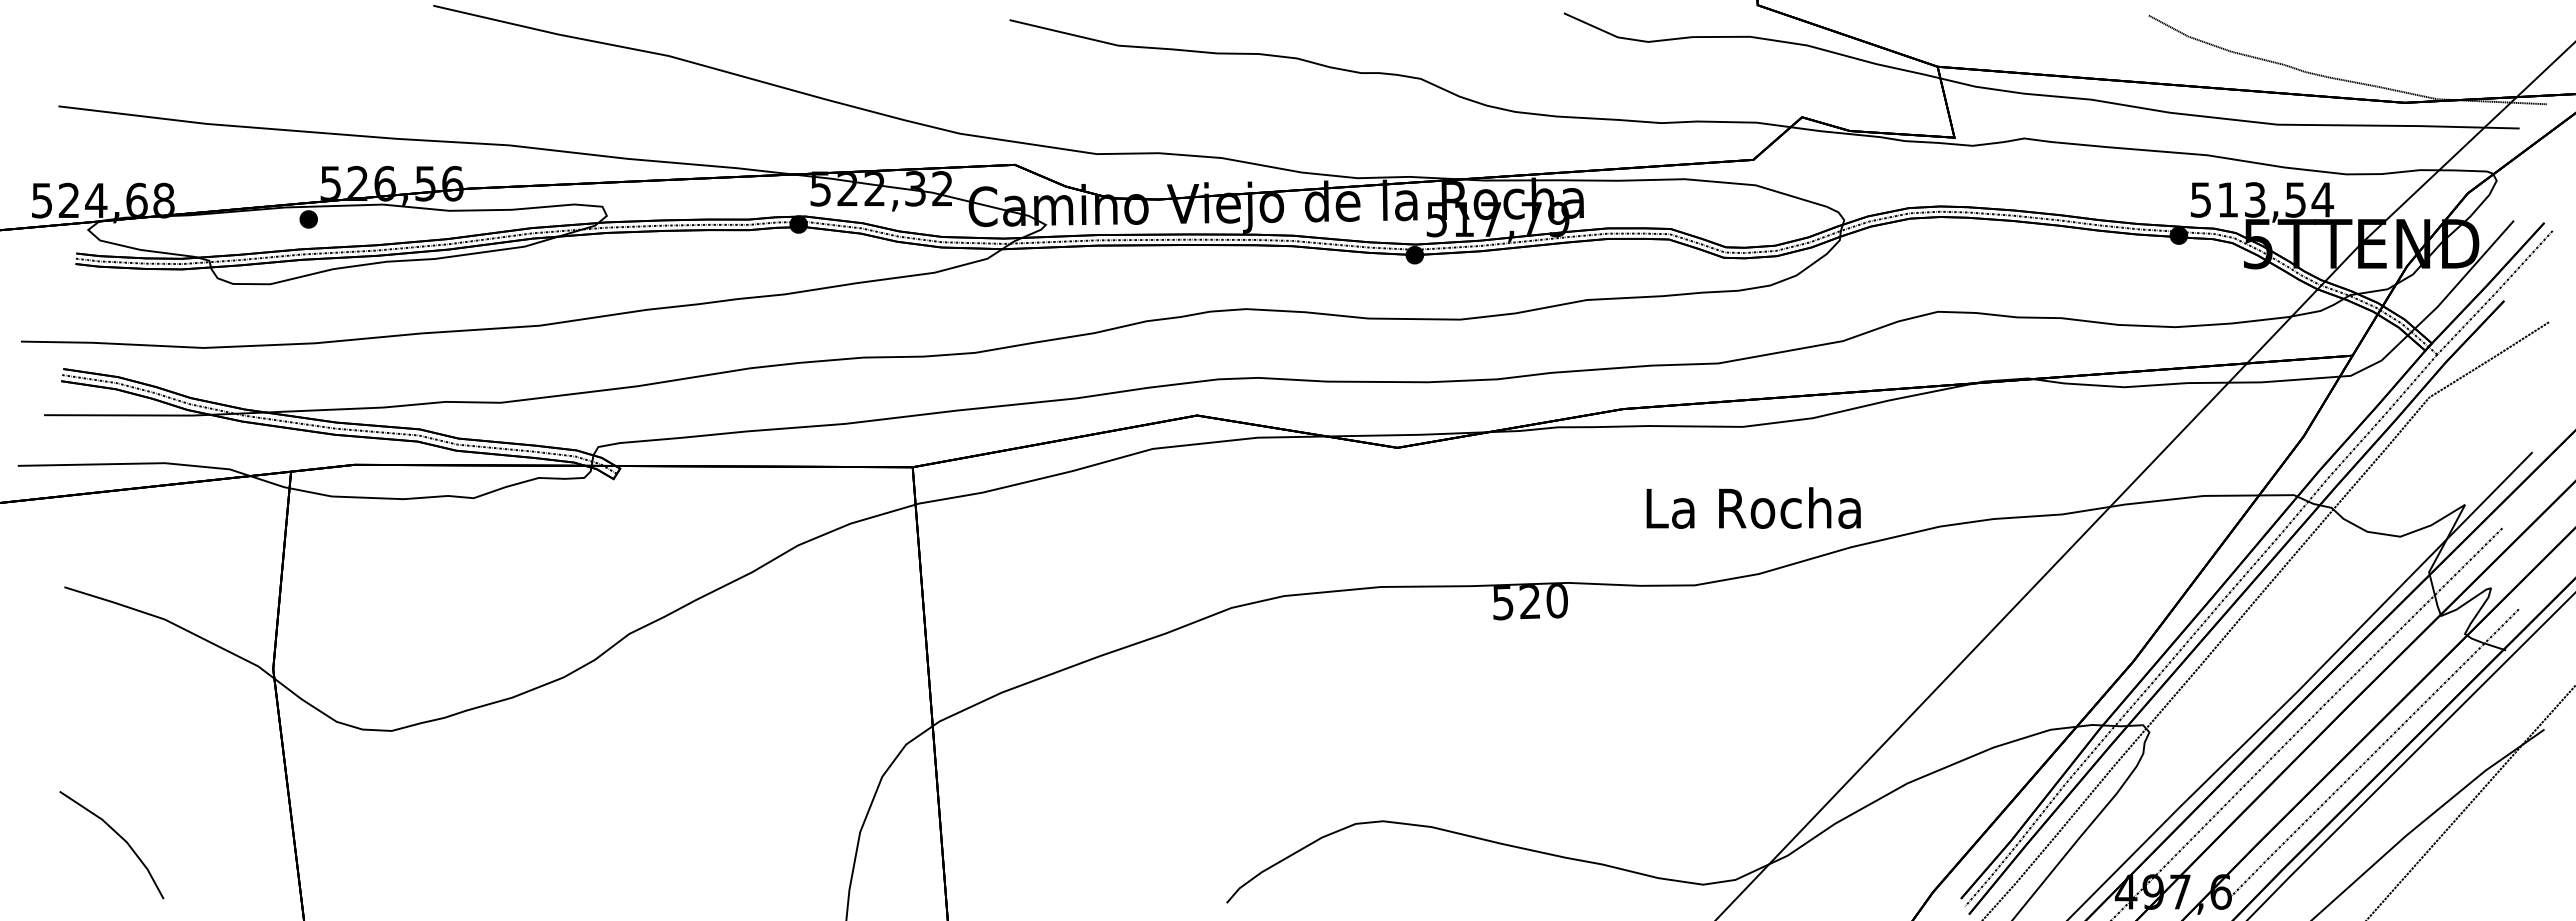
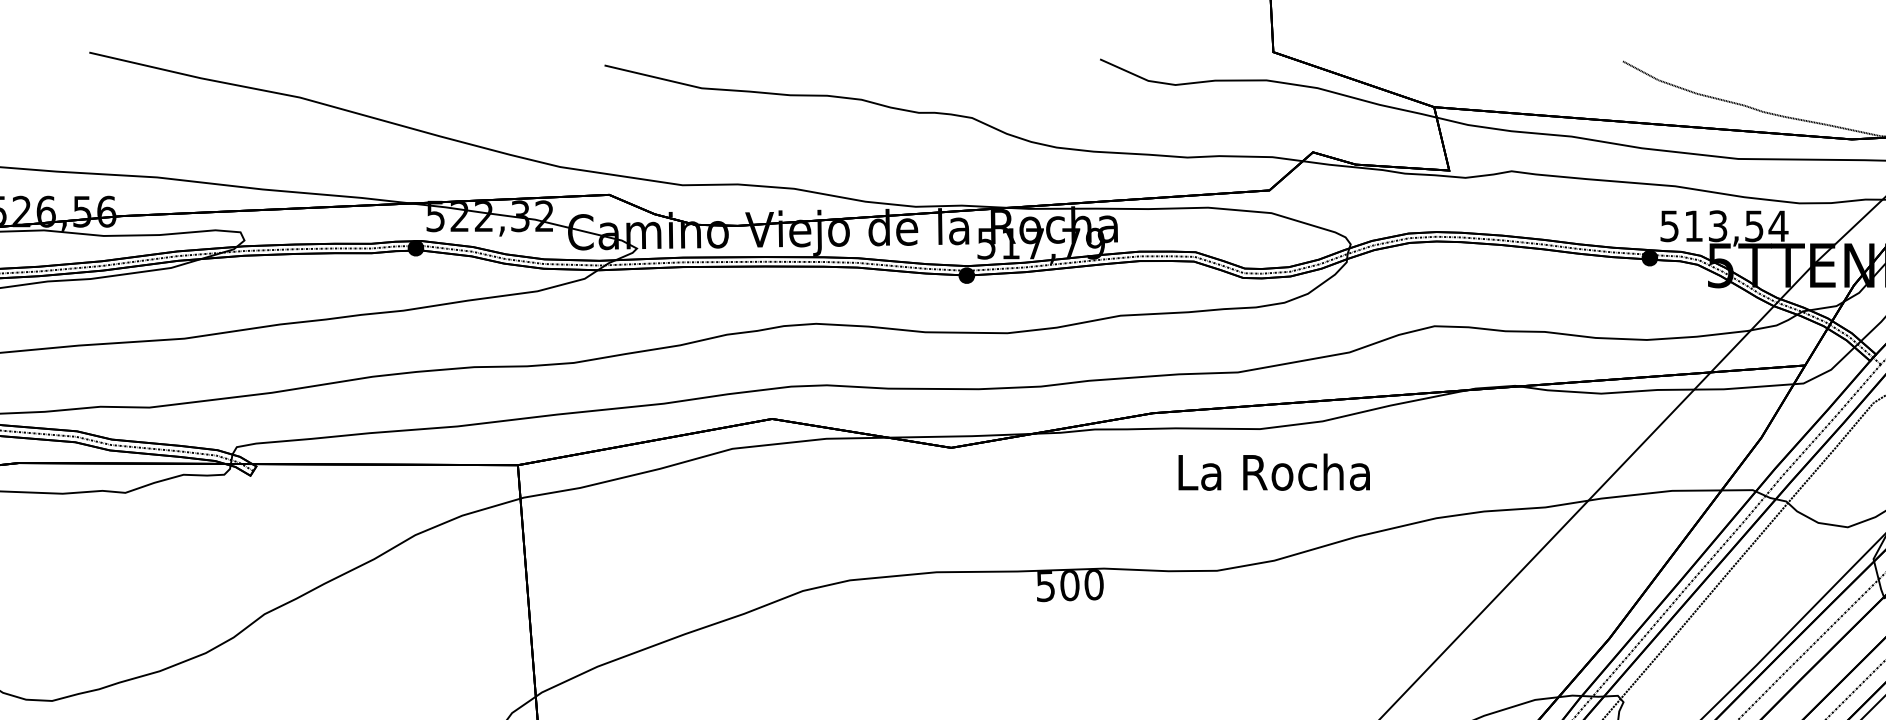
text: (1753, 507) -> (1274, 471), moved
text: (1529, 602) -> (1069, 586), 520 -> 500

